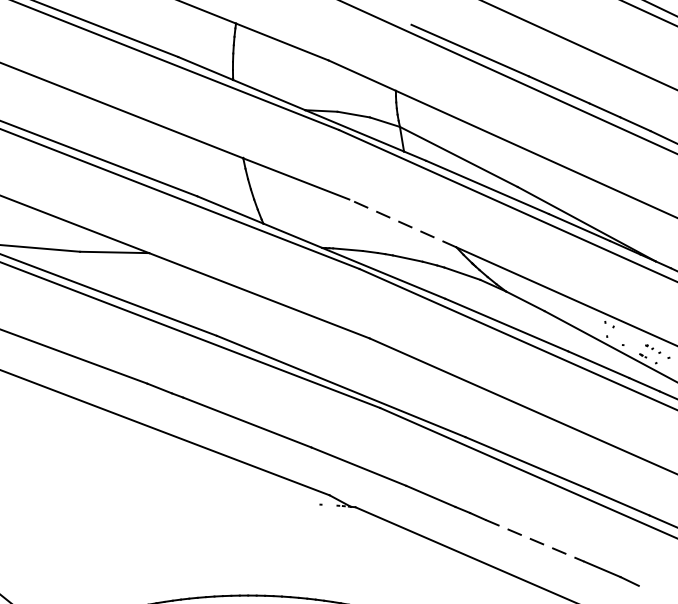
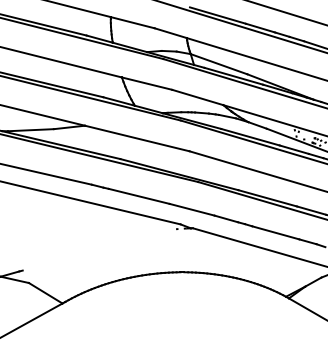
line: (402, 223) -> (197, 97), dashed -> solid
line: (536, 542) -> (276, 233), dashed -> solid

